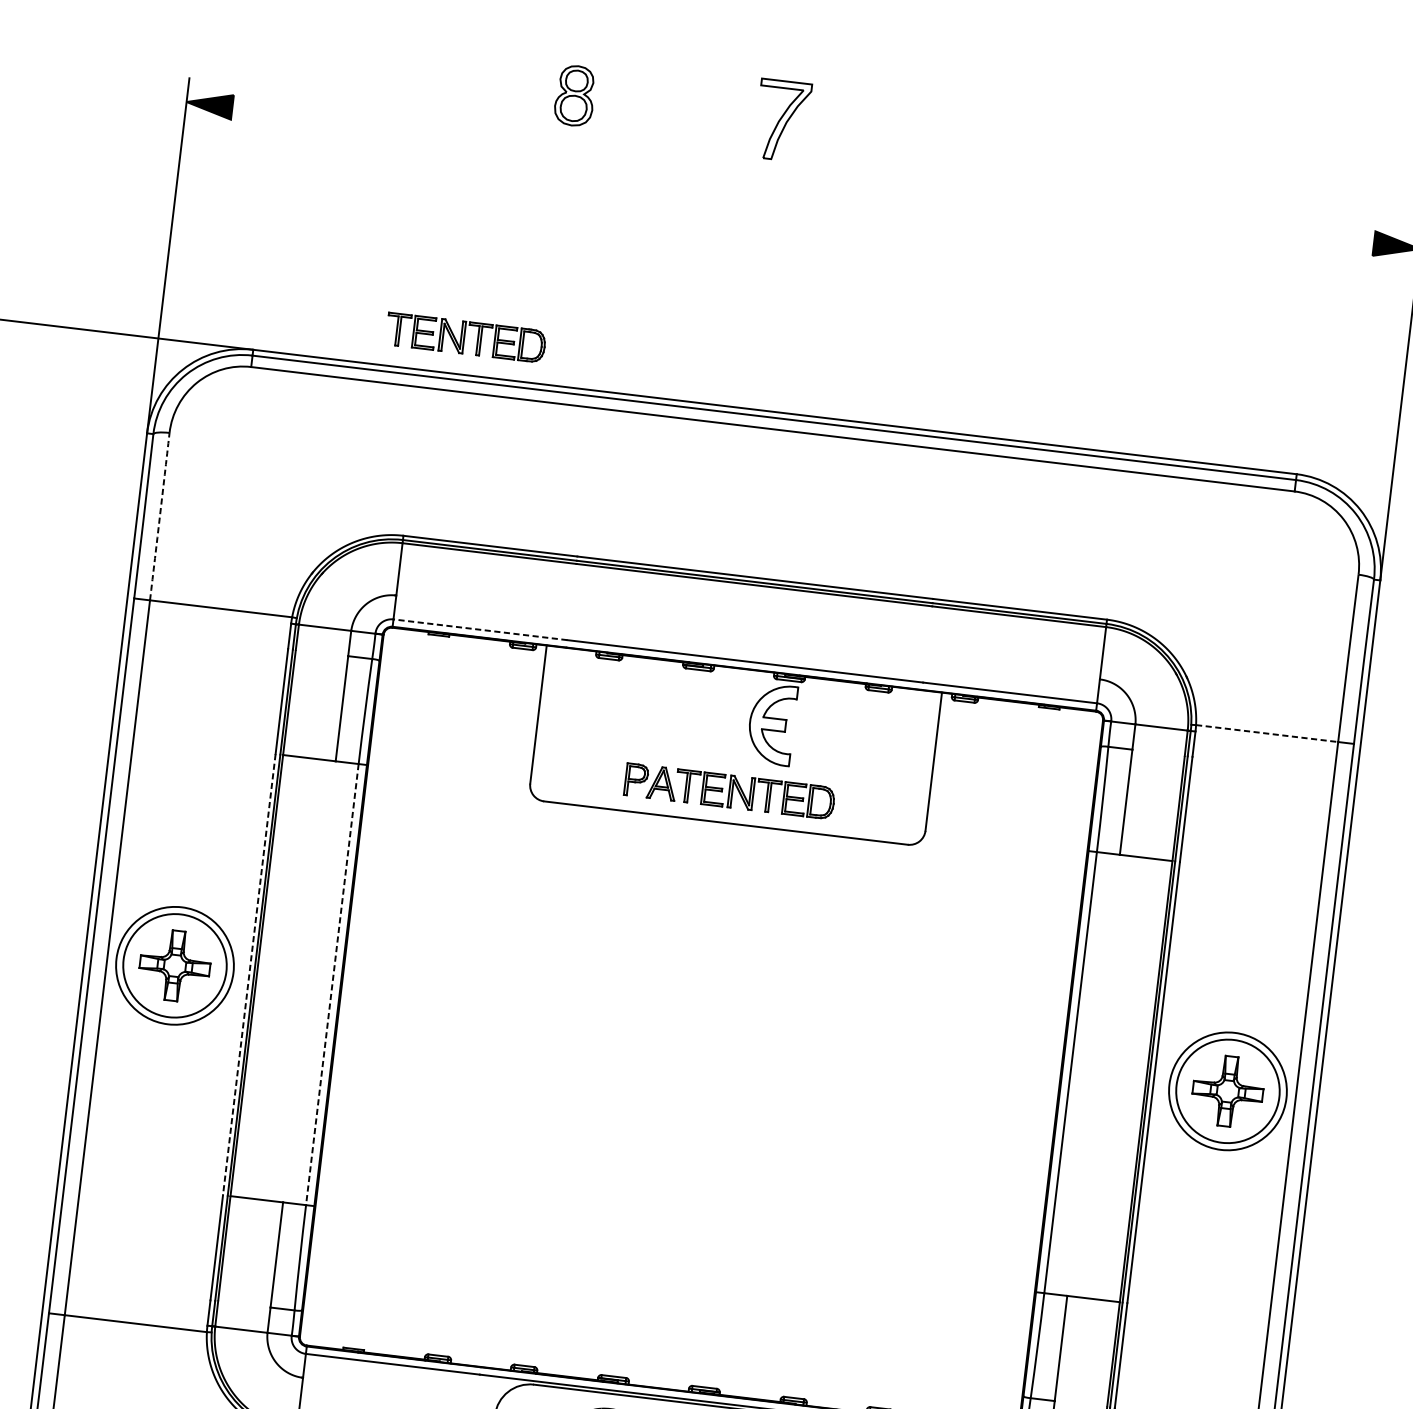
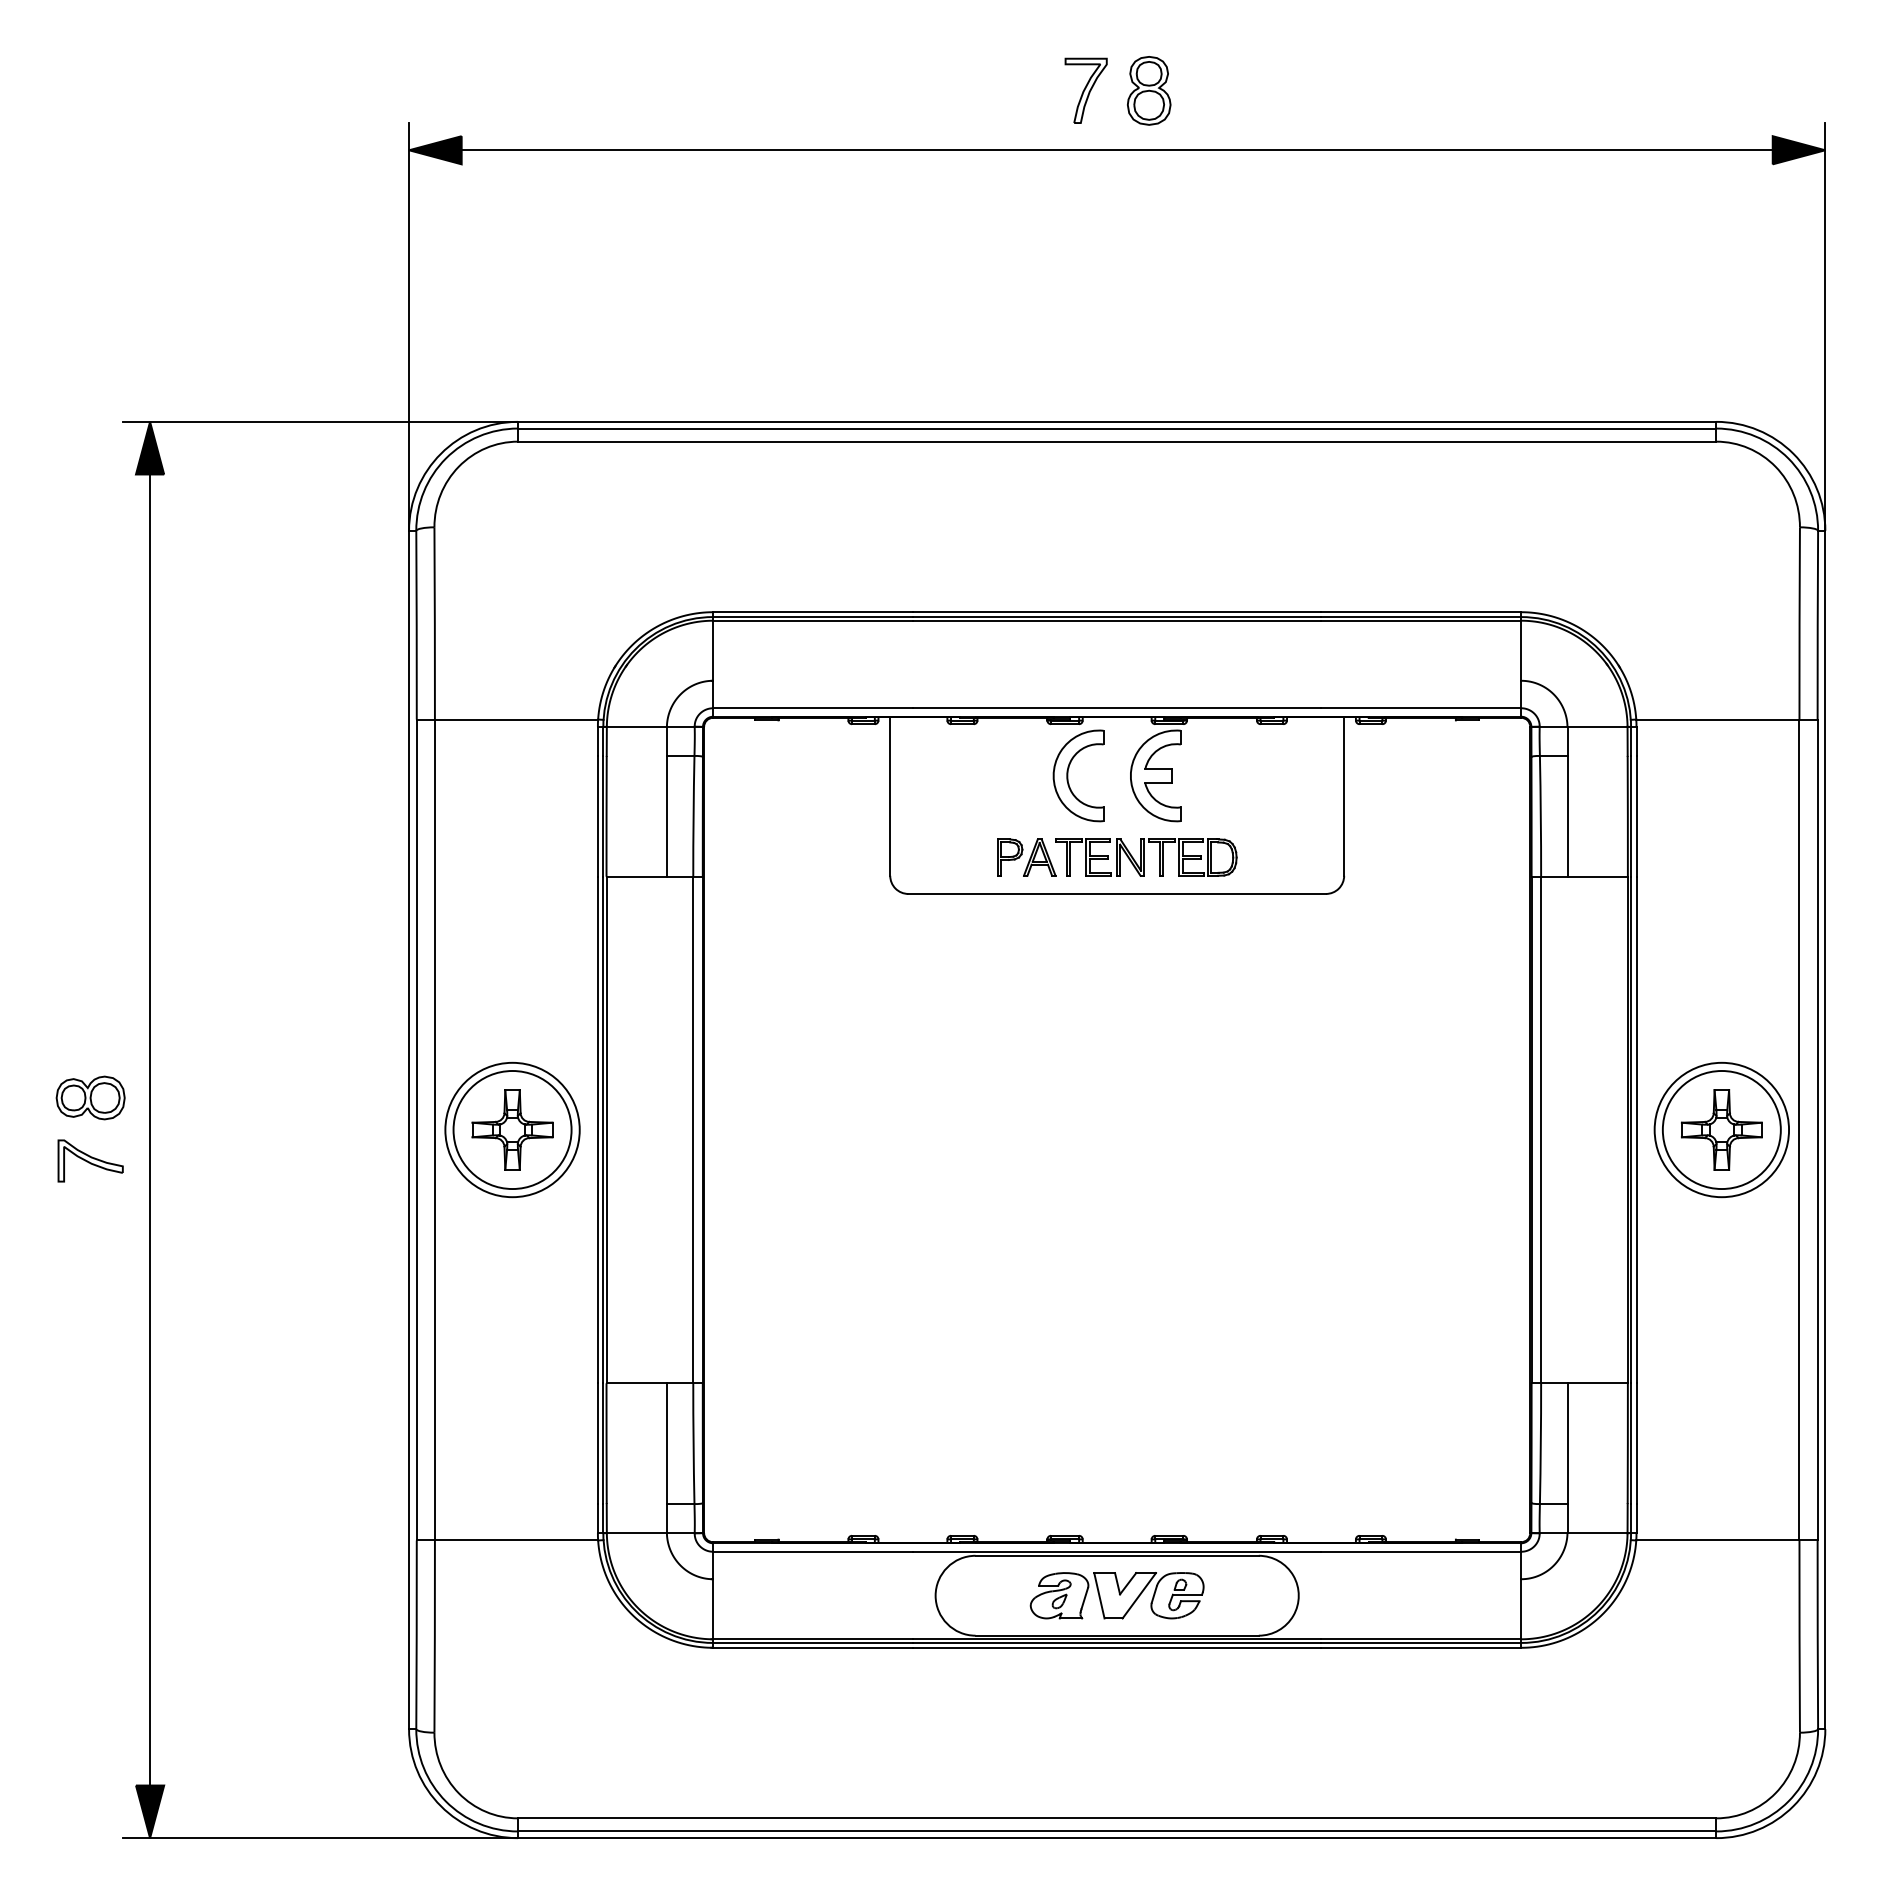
part: (575, 95) -> (1149, 90), moved
part: (781, 120) -> (1085, 90), size x0.71
line: (802, 175) -> (1116, 150), added
part: (466, 337) -> (757, 379), removed
arc: (159, 516) -> (434, 623), dashed -> solid
line: (480, 630) -> (813, 708), dashed -> solid
part: (695, 714) -> (1068, 775), added
line: (1266, 733) -> (1717, 719), dashed -> solid
line: (248, 975) -> (597, 1130), dashed -> solid
line: (332, 985) -> (693, 1130), dashed -> solid

